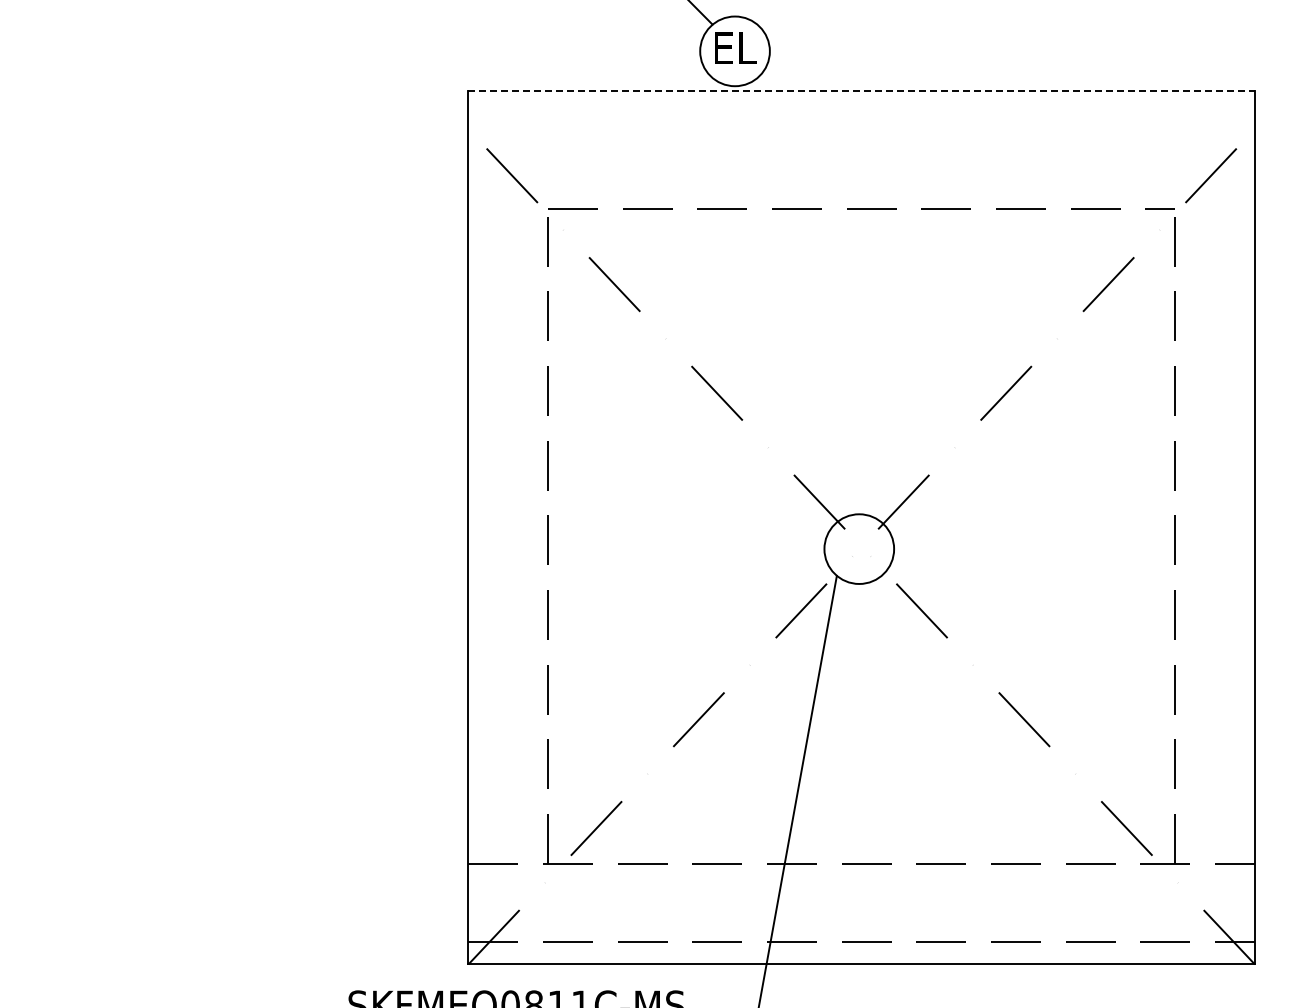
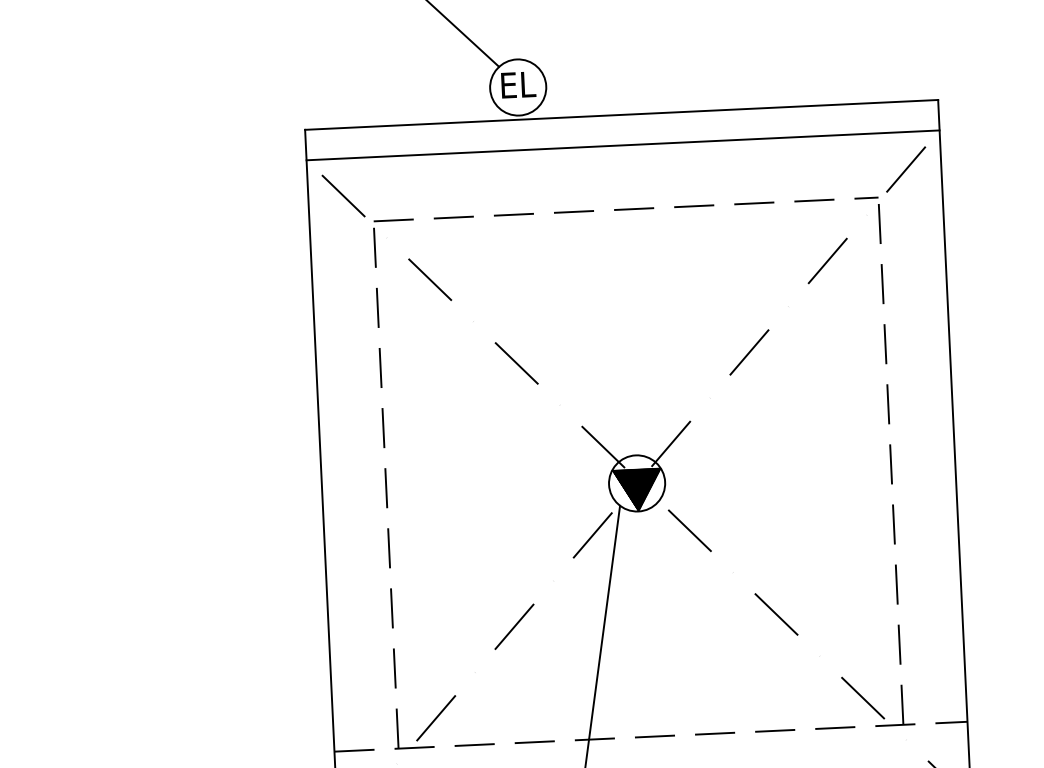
line: (862, 91) -> (622, 114), dashed -> solid
line: (861, 129) -> (622, 145), added
hatch: (859, 557) -> (637, 490), added

